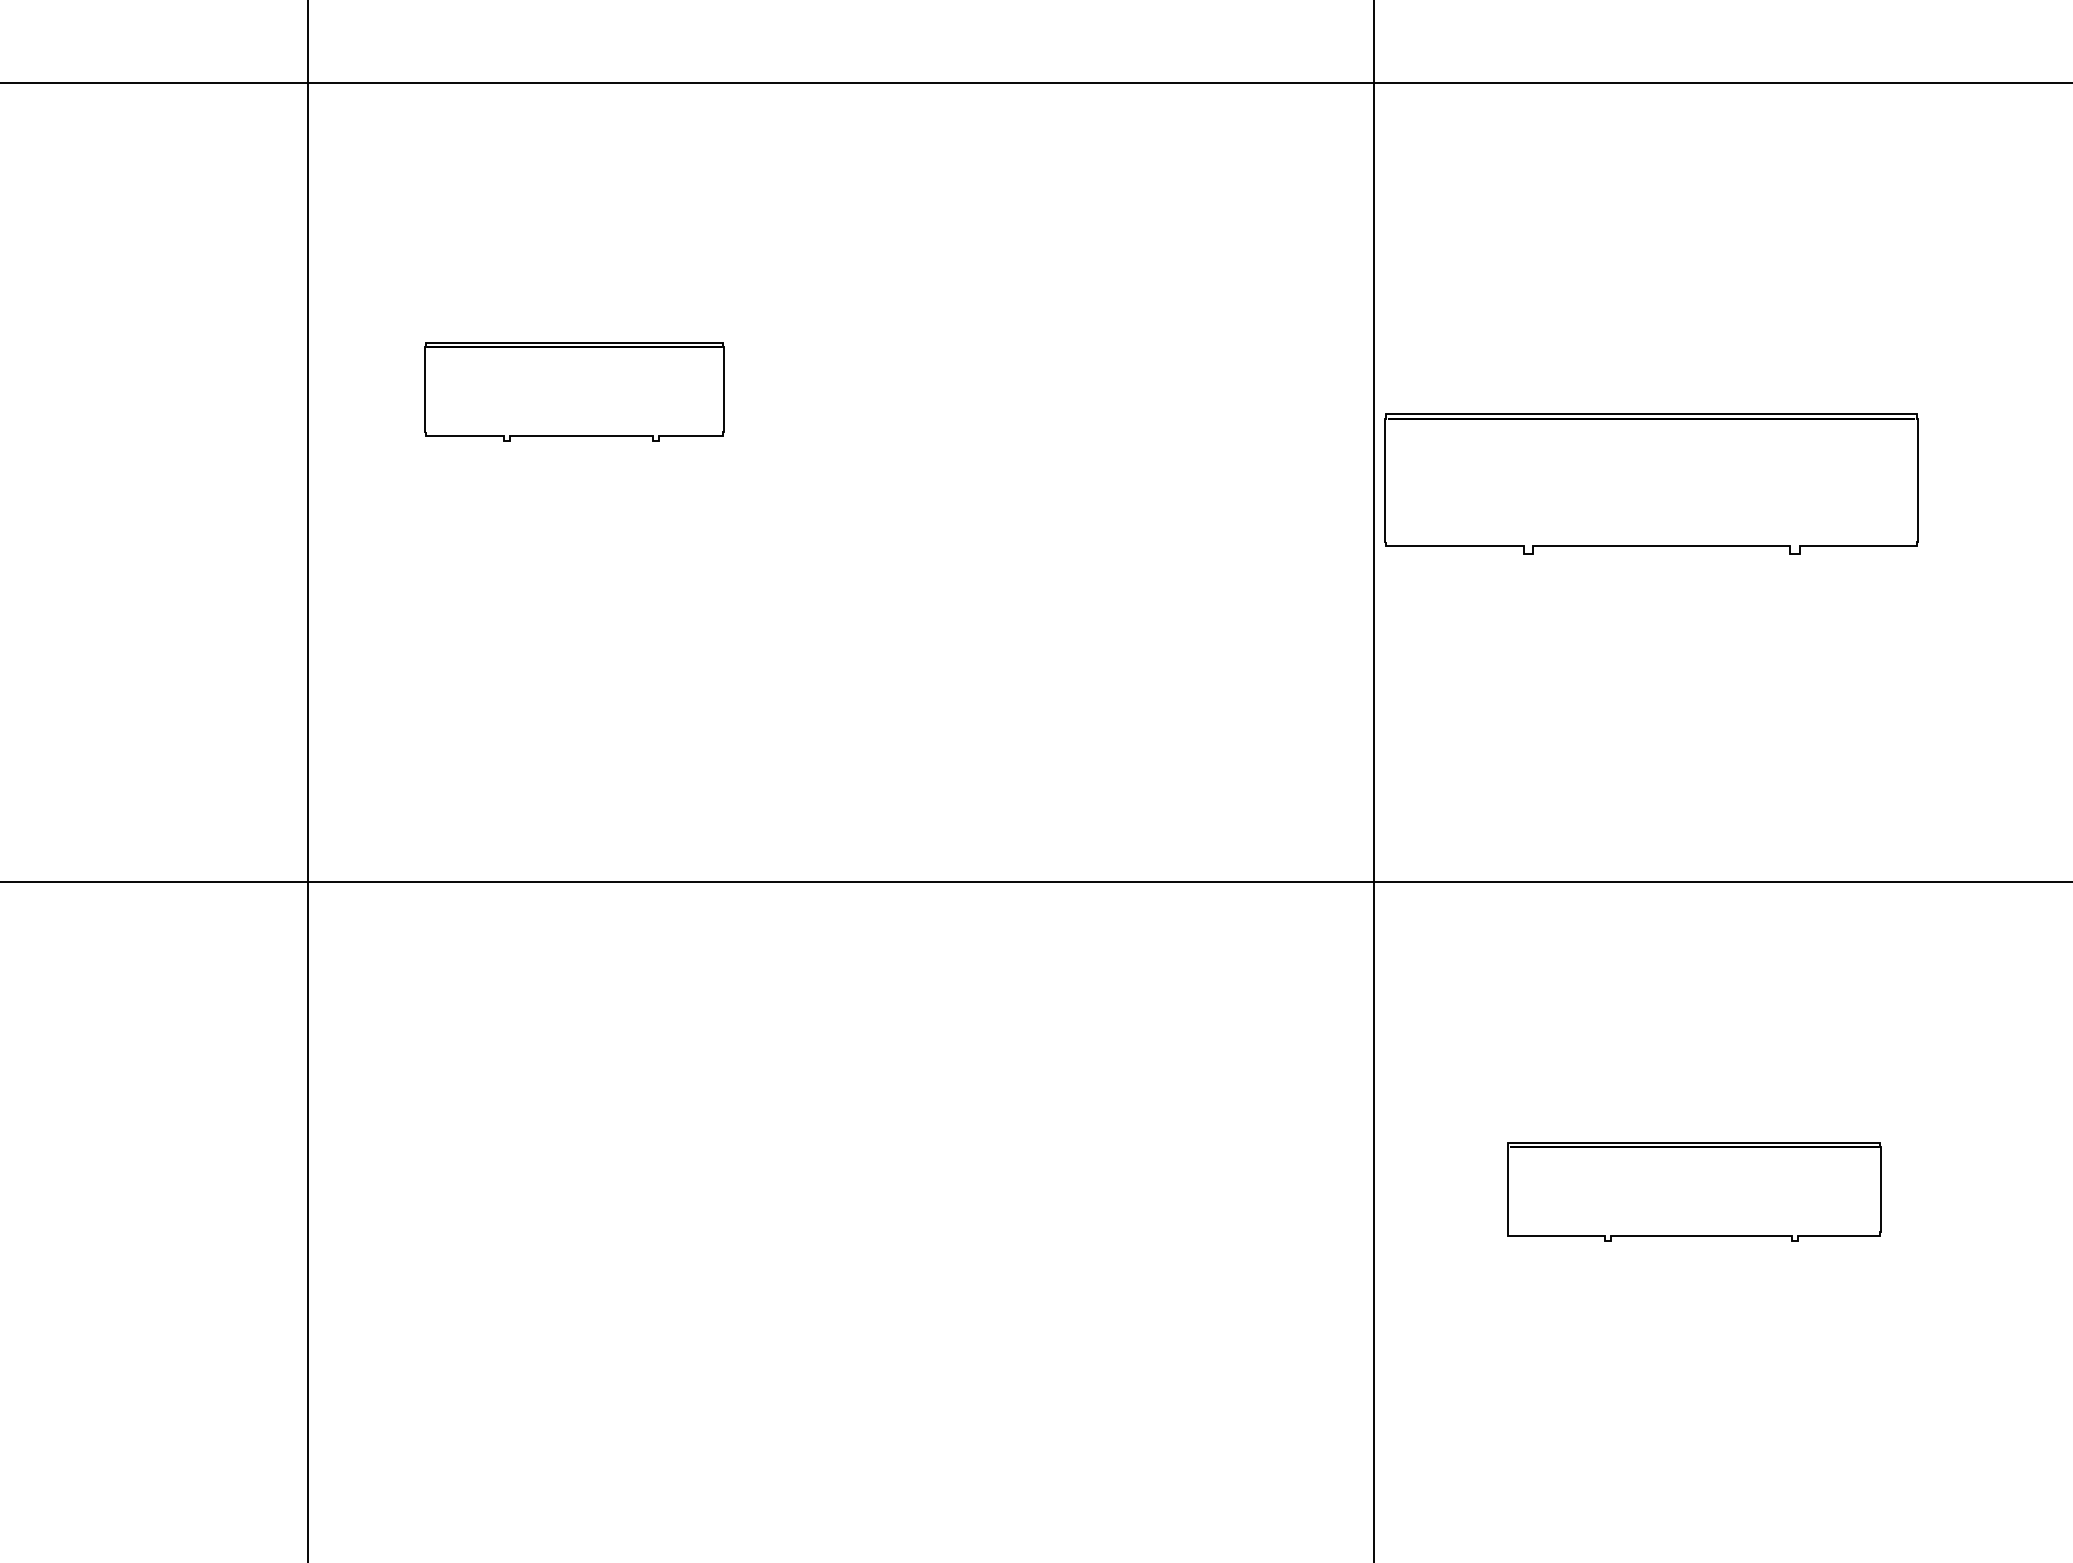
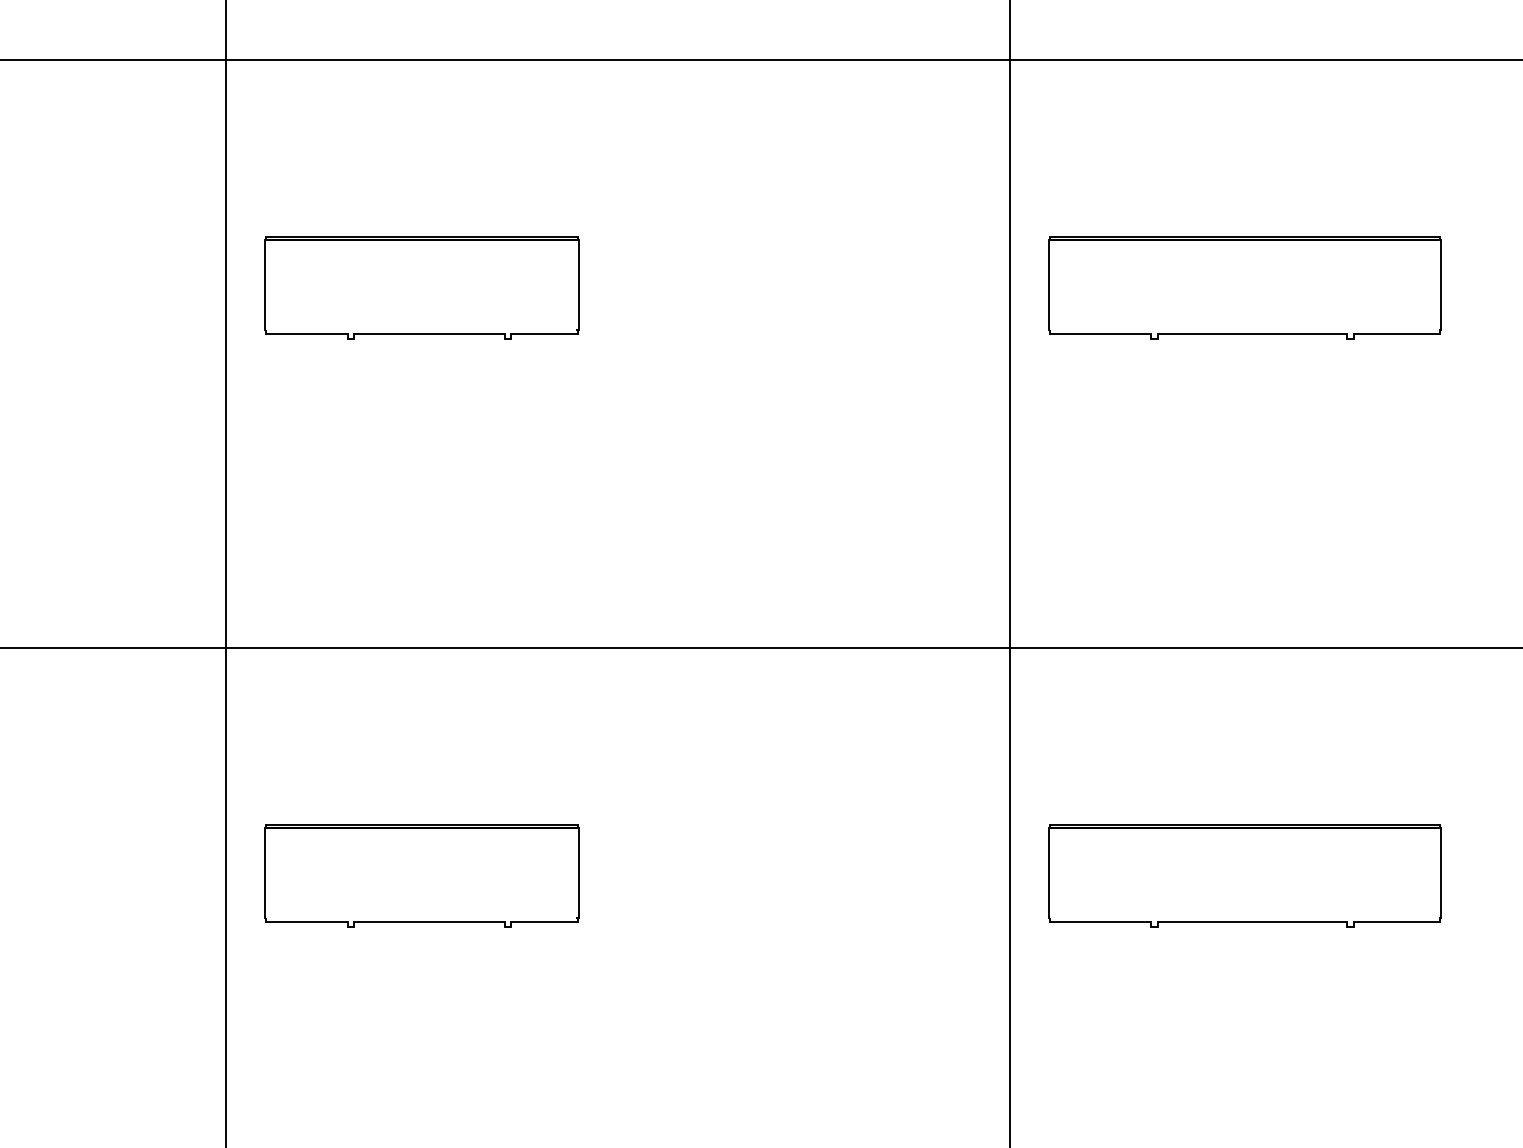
part: (574, 391) -> (422, 287), size x1.43
part: (1651, 483) -> (1244, 287), moved
part: (574, 1191) -> (422, 875), added
part: (1694, 1191) -> (1244, 875), size x1.43

